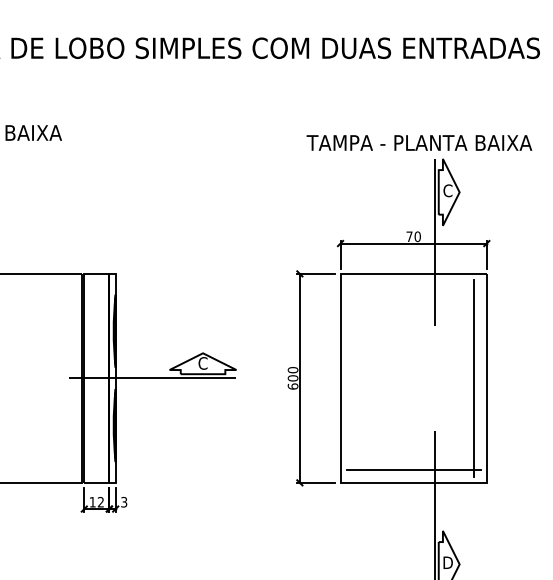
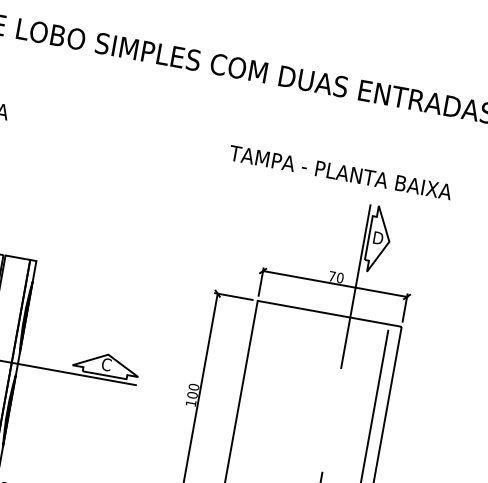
text: (419, 142) -> (340, 172), moved
text: (447, 190) -> (377, 237), C -> D
text: (292, 386) -> (190, 403), 600 -> 100

